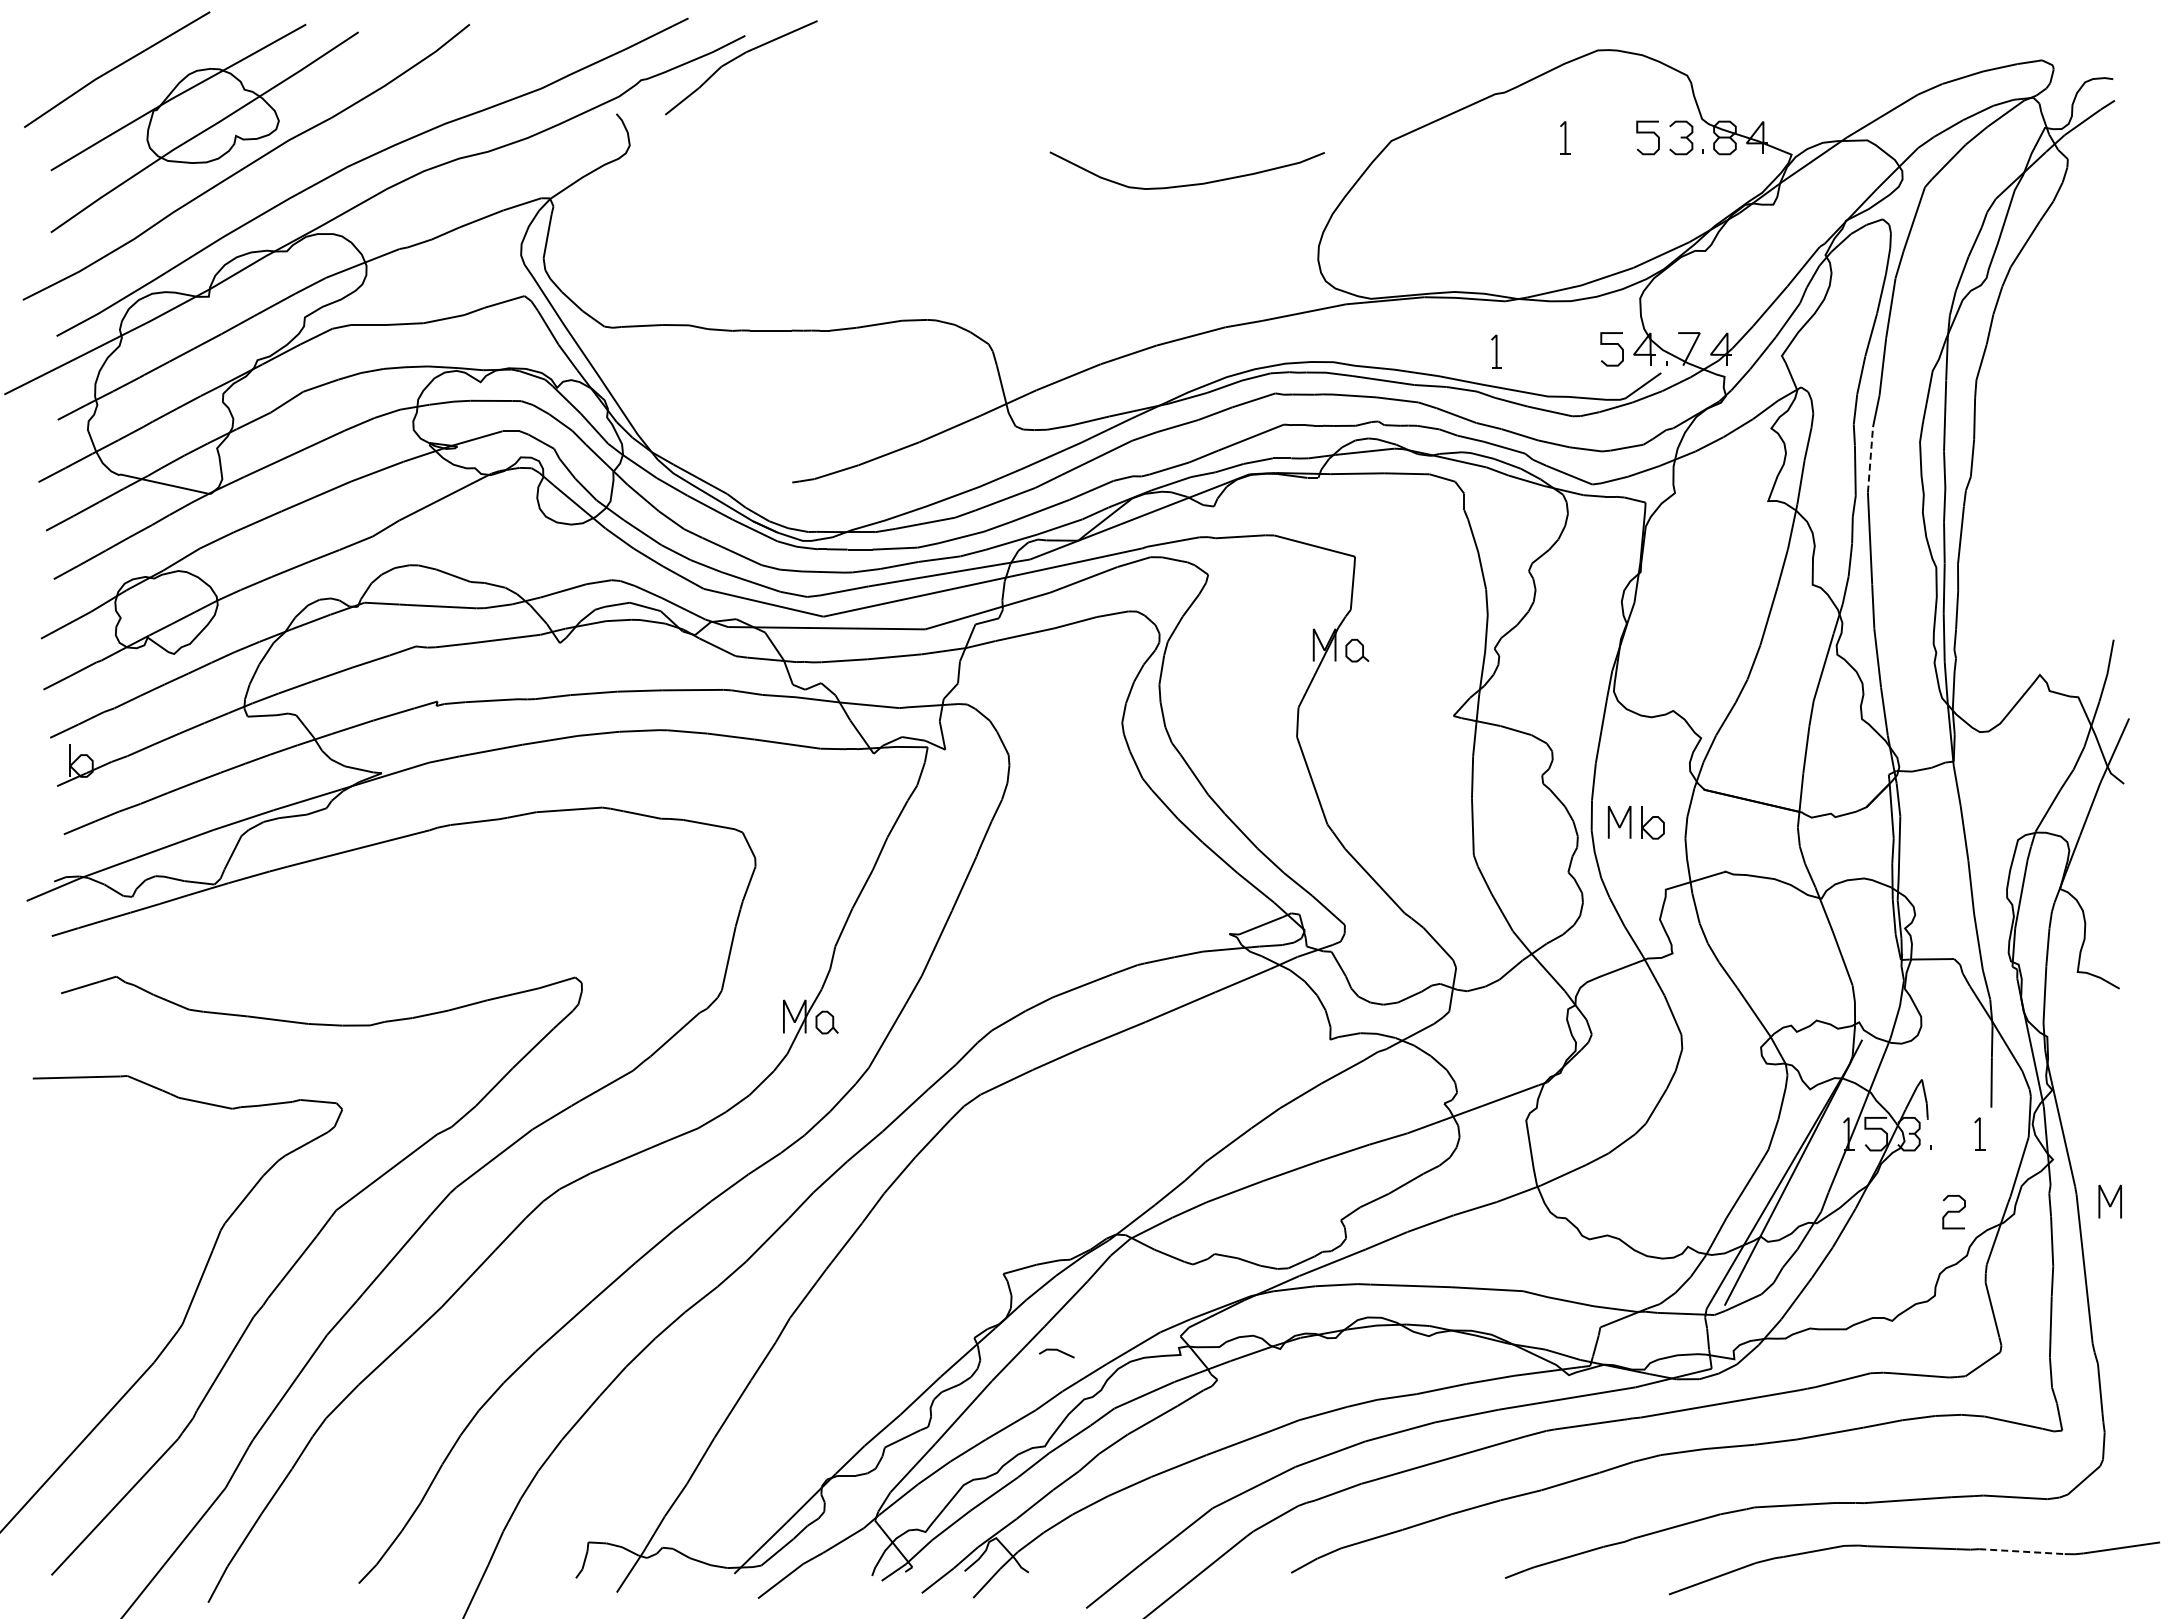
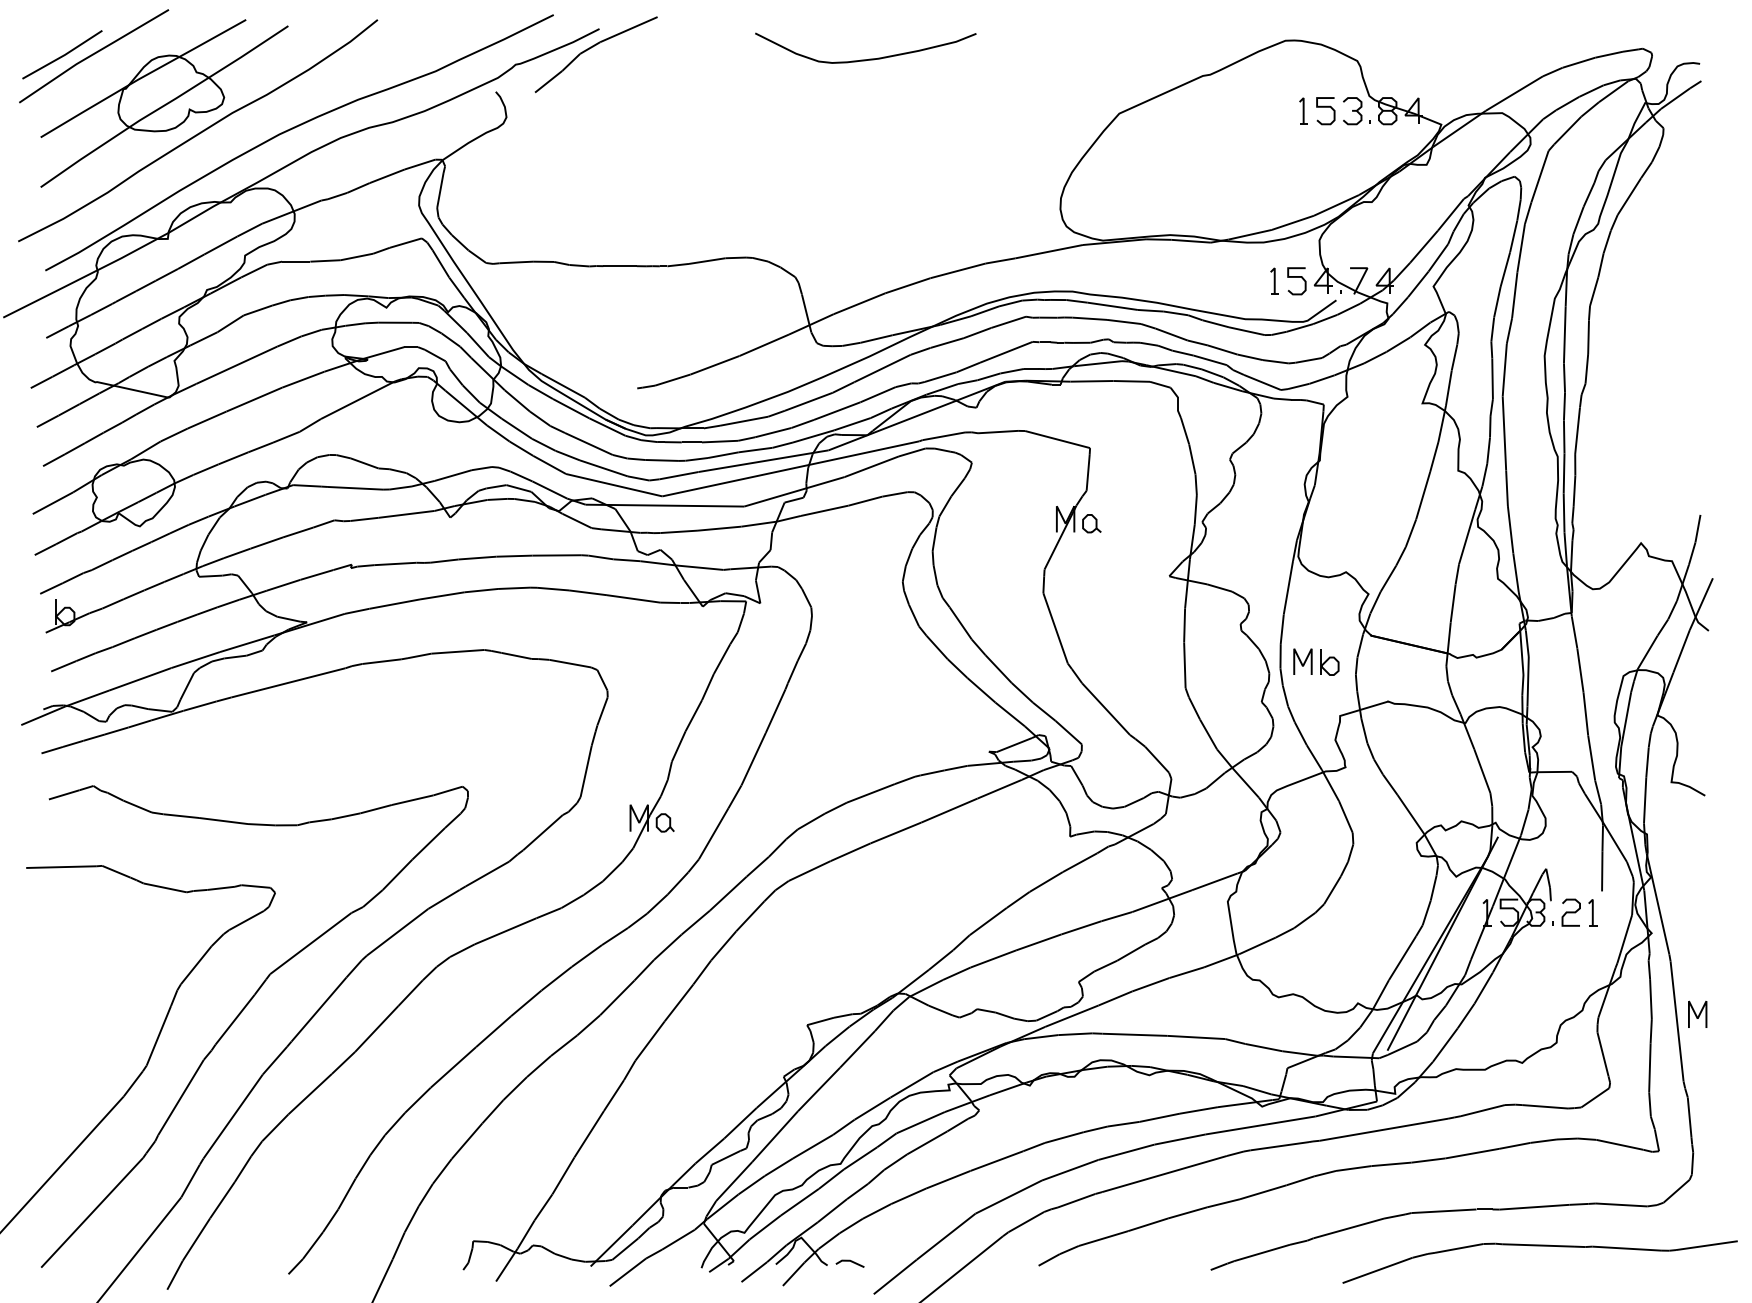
line: (78, 68) -> (62, 55), added
part: (1565, 137) -> (1303, 110), moved
curve: (1186, 184) -> (865, 59), moved
part: (1496, 351) -> (1274, 281), moved
line: (1870, 459) -> (1504, 369), dashed -> solid
line: (2108, 1201) -> (1696, 1014), moved
curve: (1953, 1212) -> (1570, 912), moved
line: (1058, 1351) -> (851, 1262), moved
line: (2021, 1551) -> (1626, 1248), dashed -> solid

